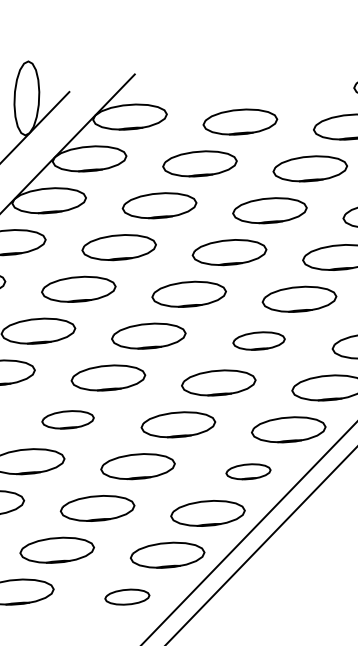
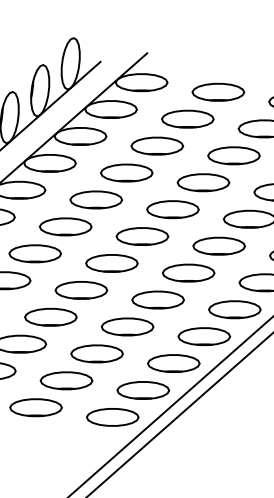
part: (258, 340) -> (218, 245), size x1.43
part: (68, 419) -> (81, 290), size x1.43
part: (248, 471) -> (204, 336), size x1.67
part: (126, 597) -> (112, 417), size x1.67

